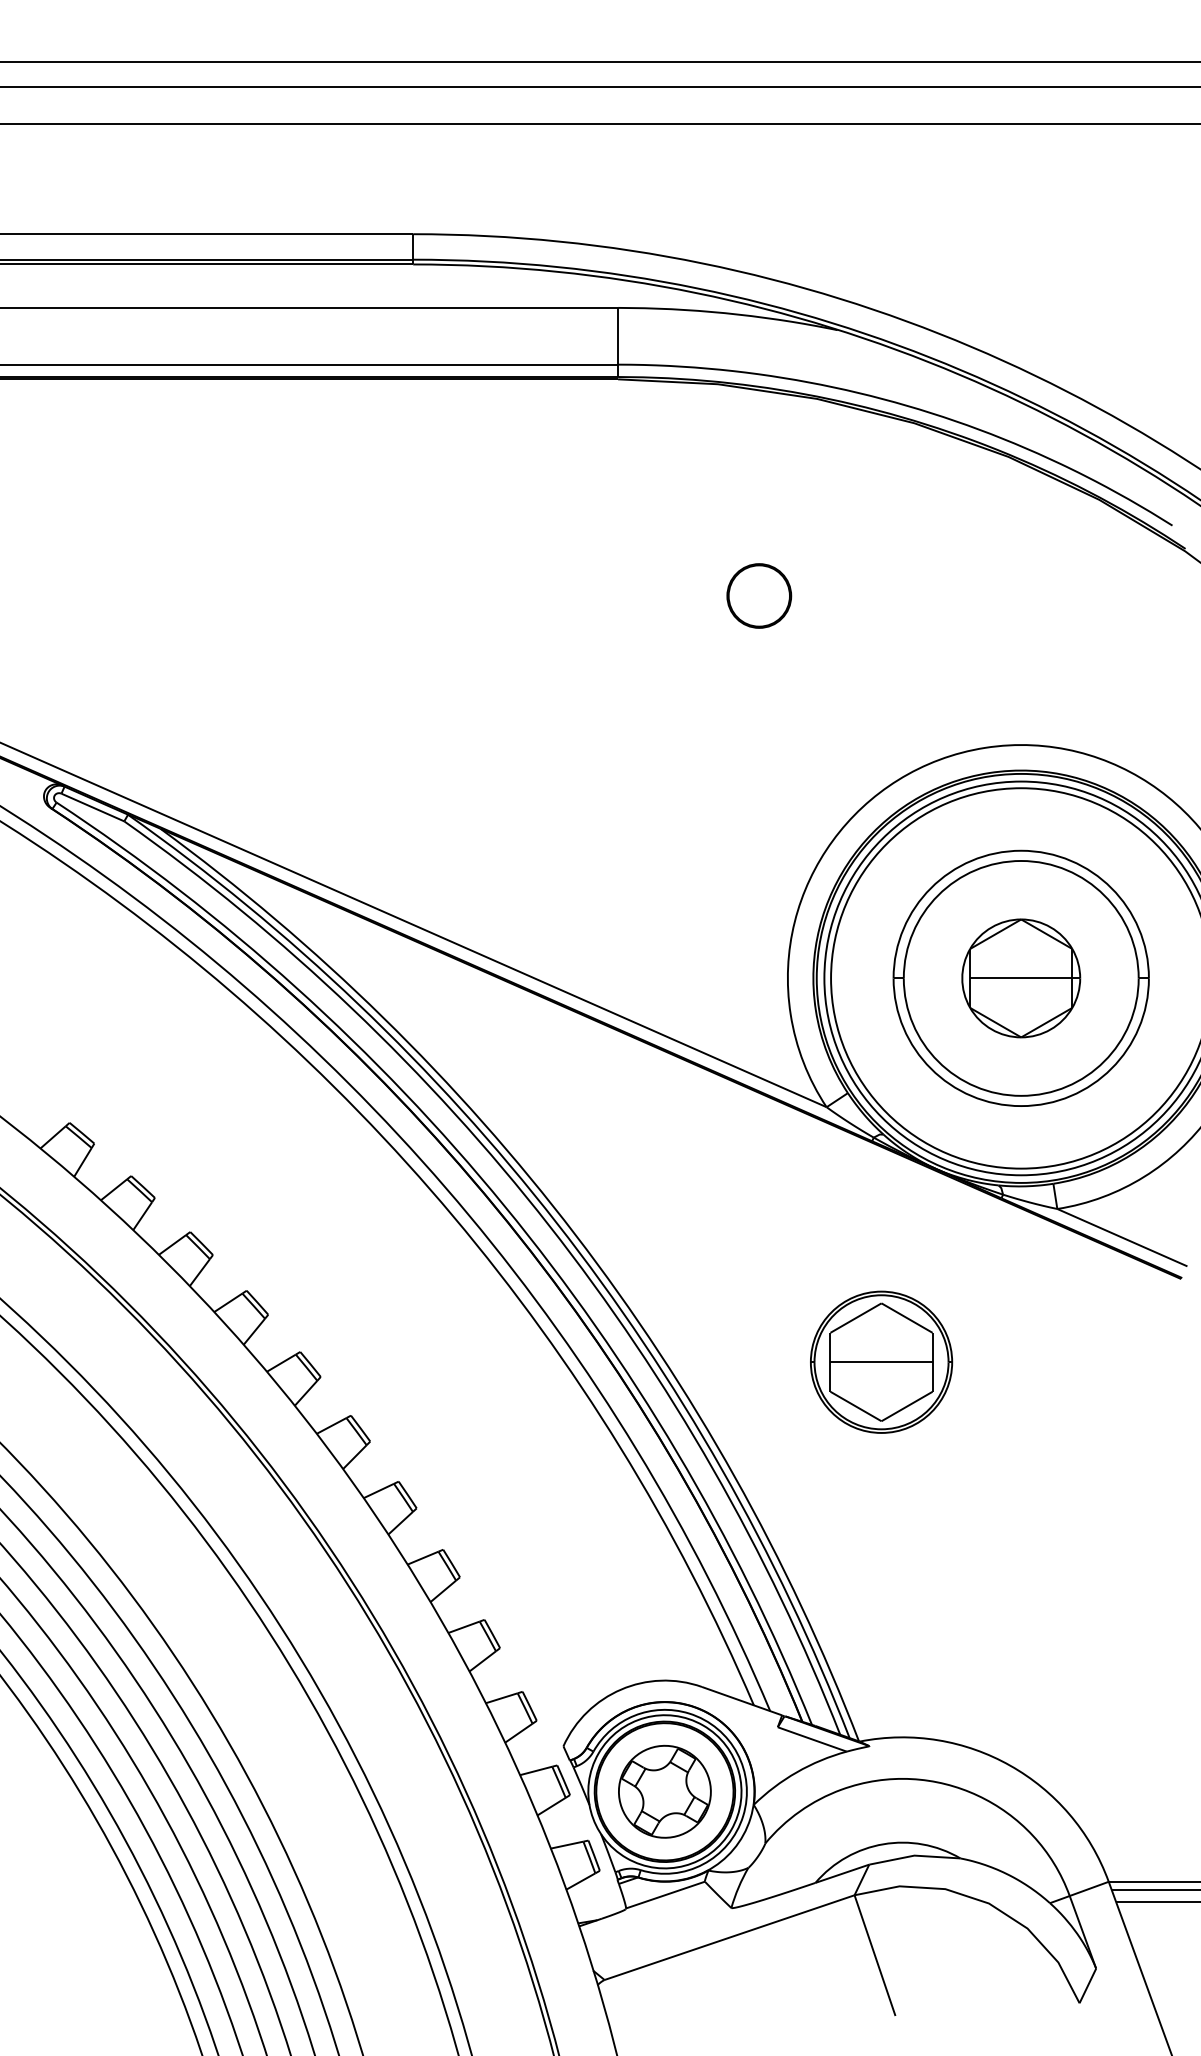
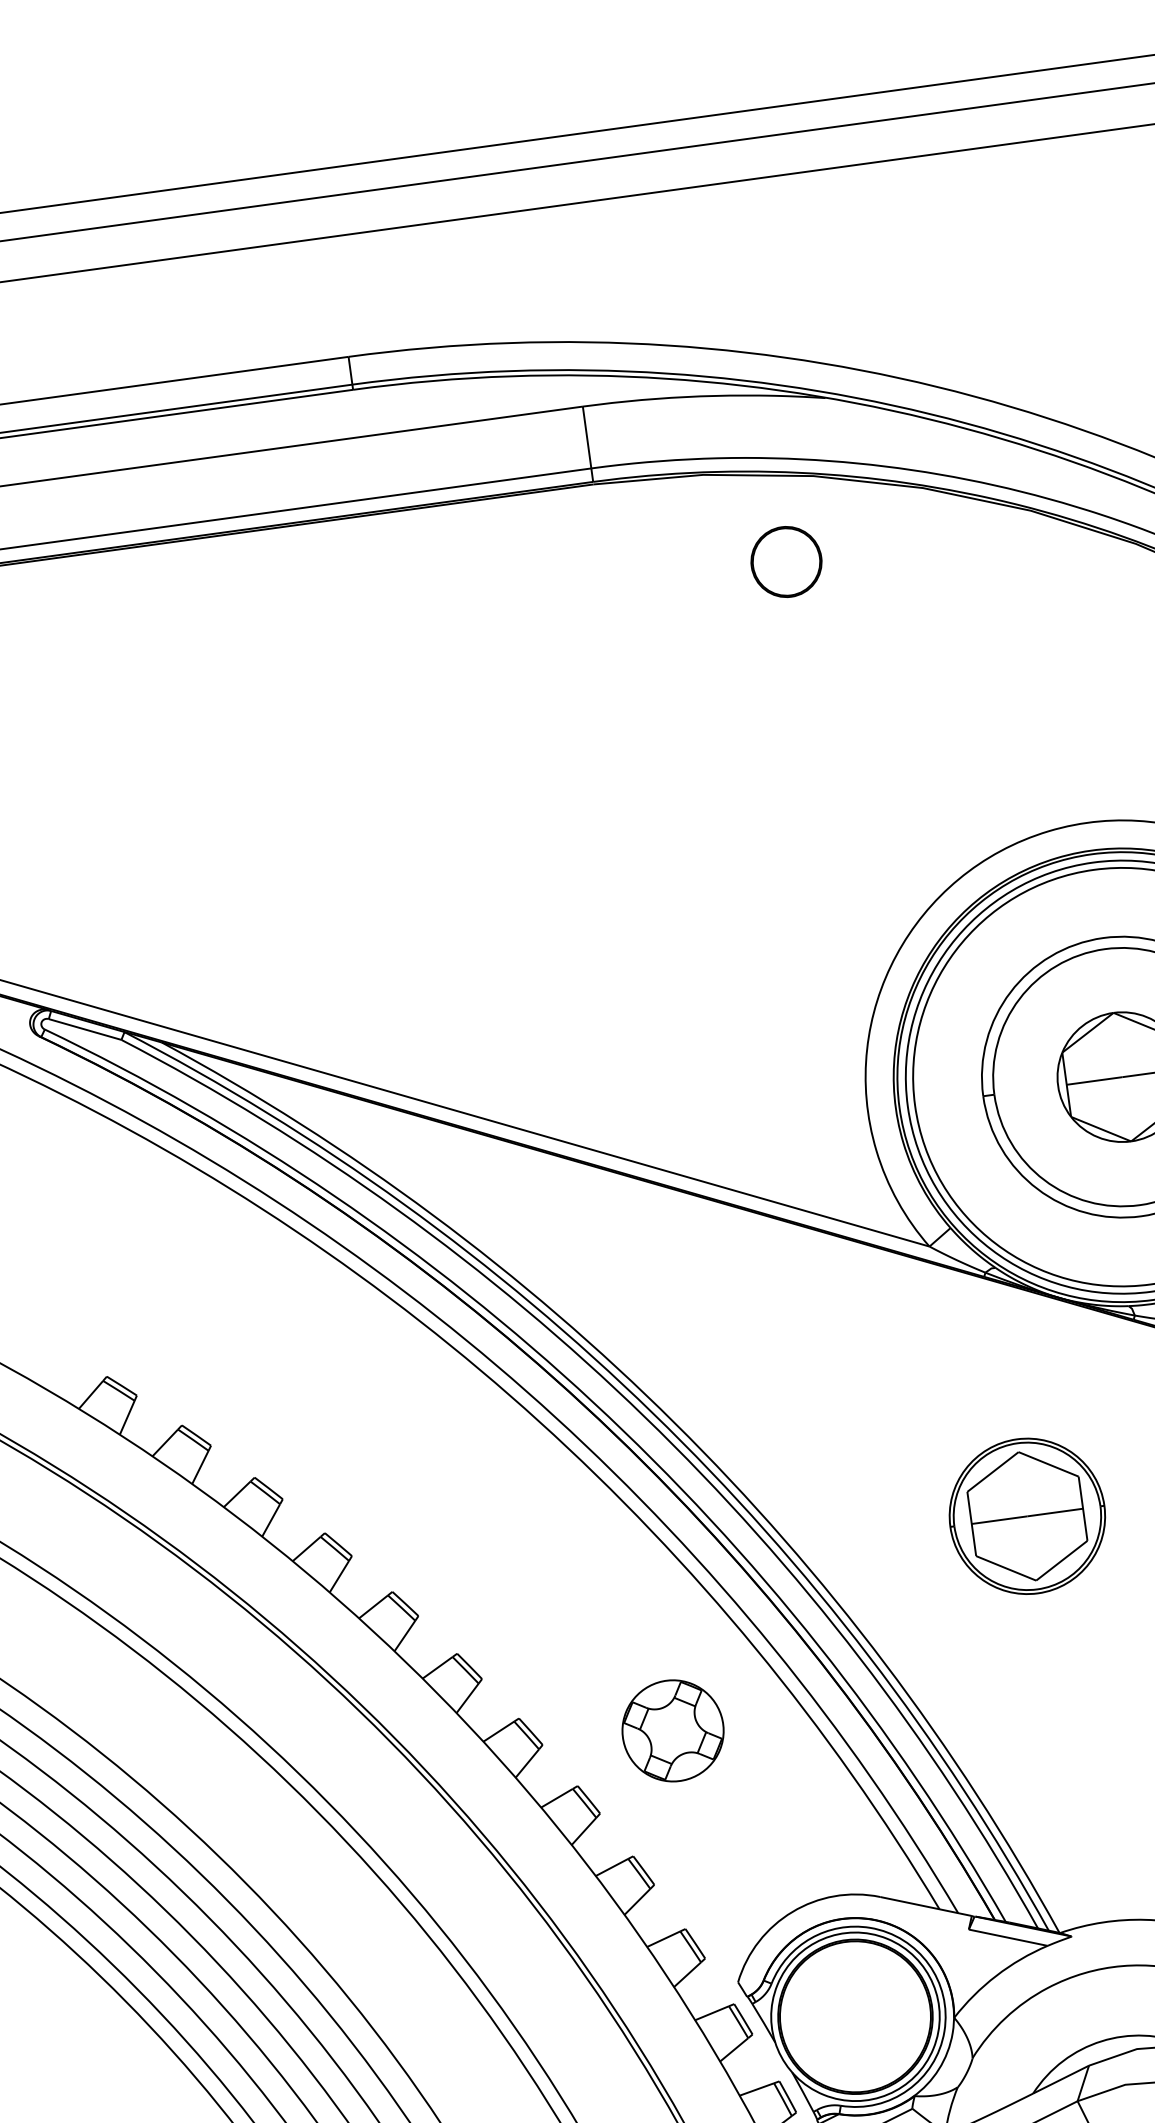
part: (759, 595) -> (786, 561), moved
part: (664, 1791) -> (672, 1730), moved

